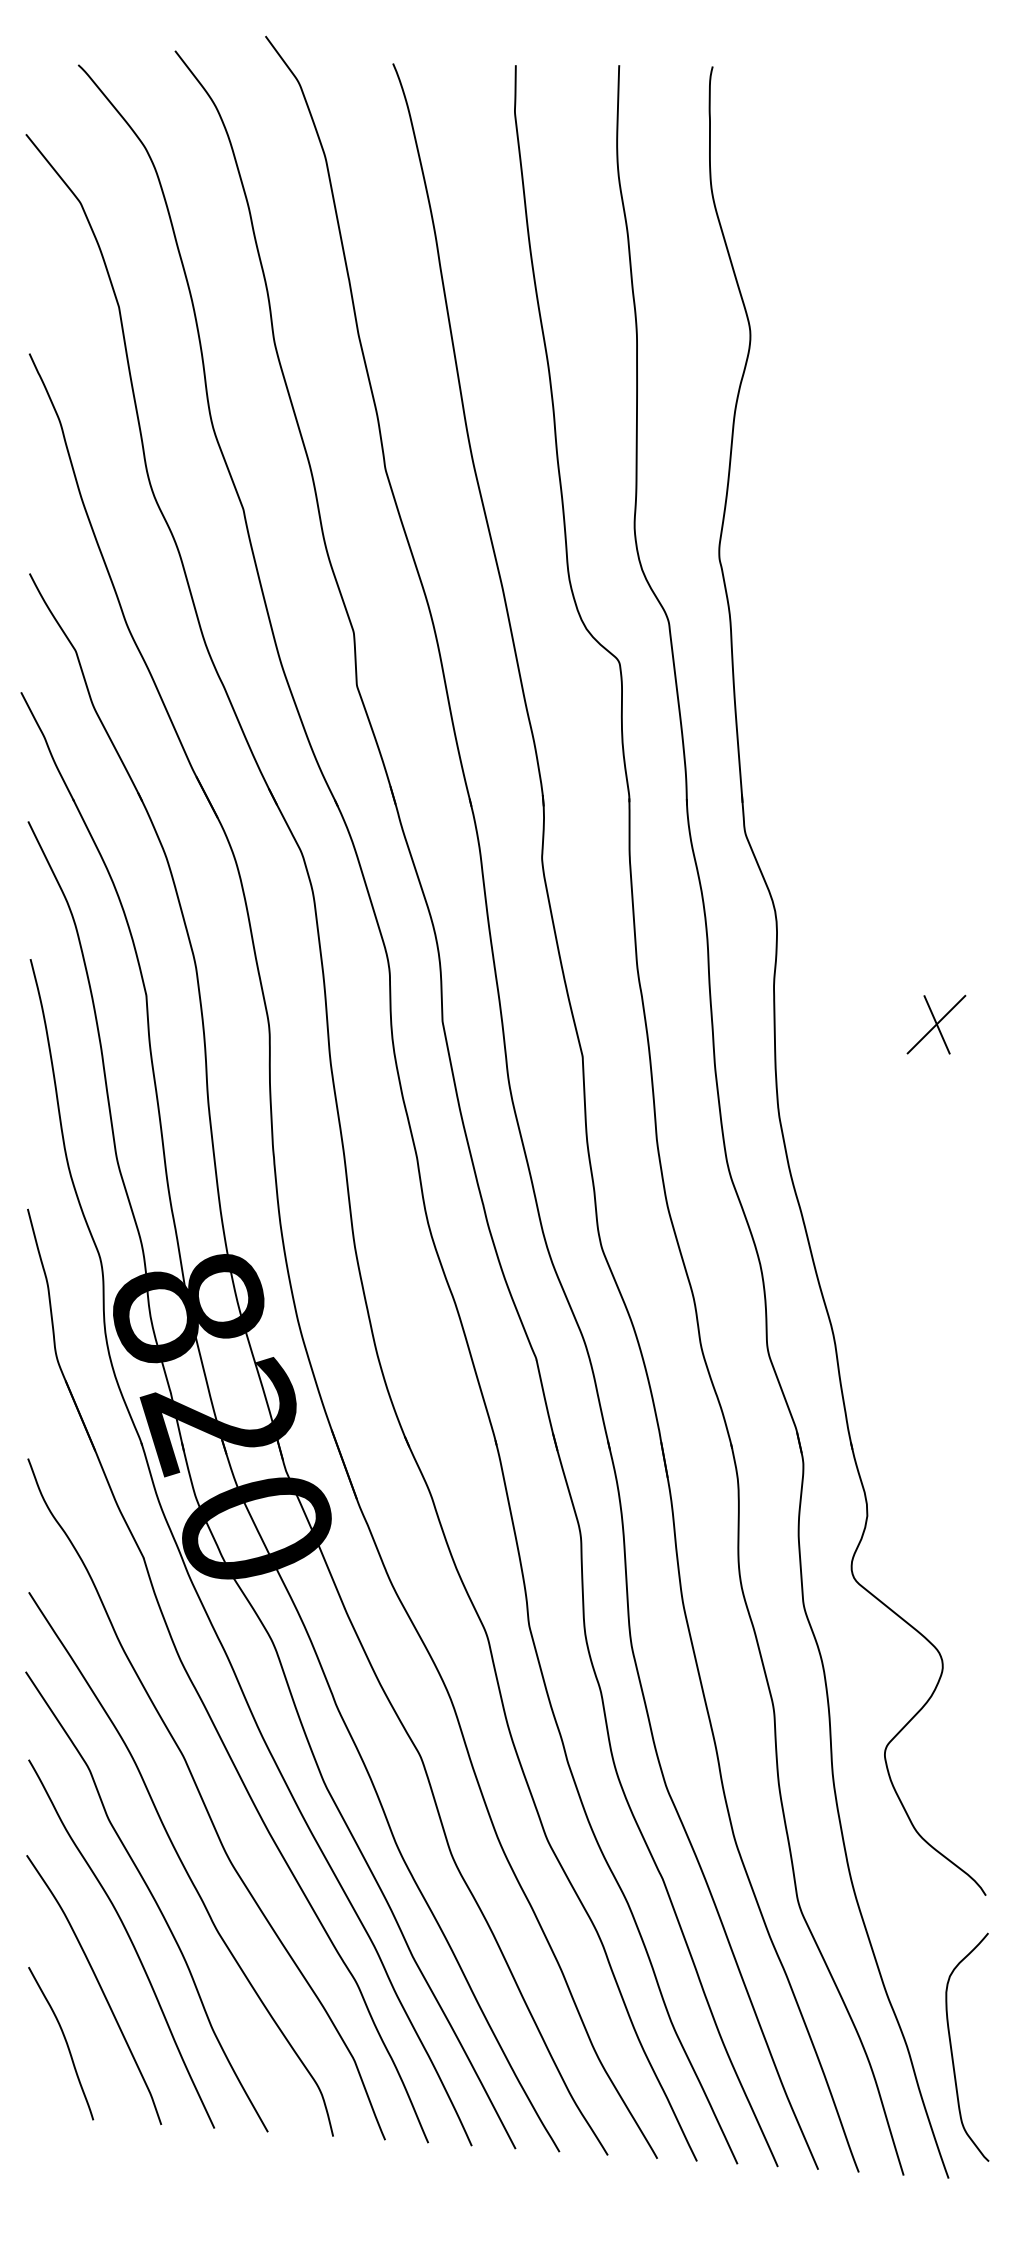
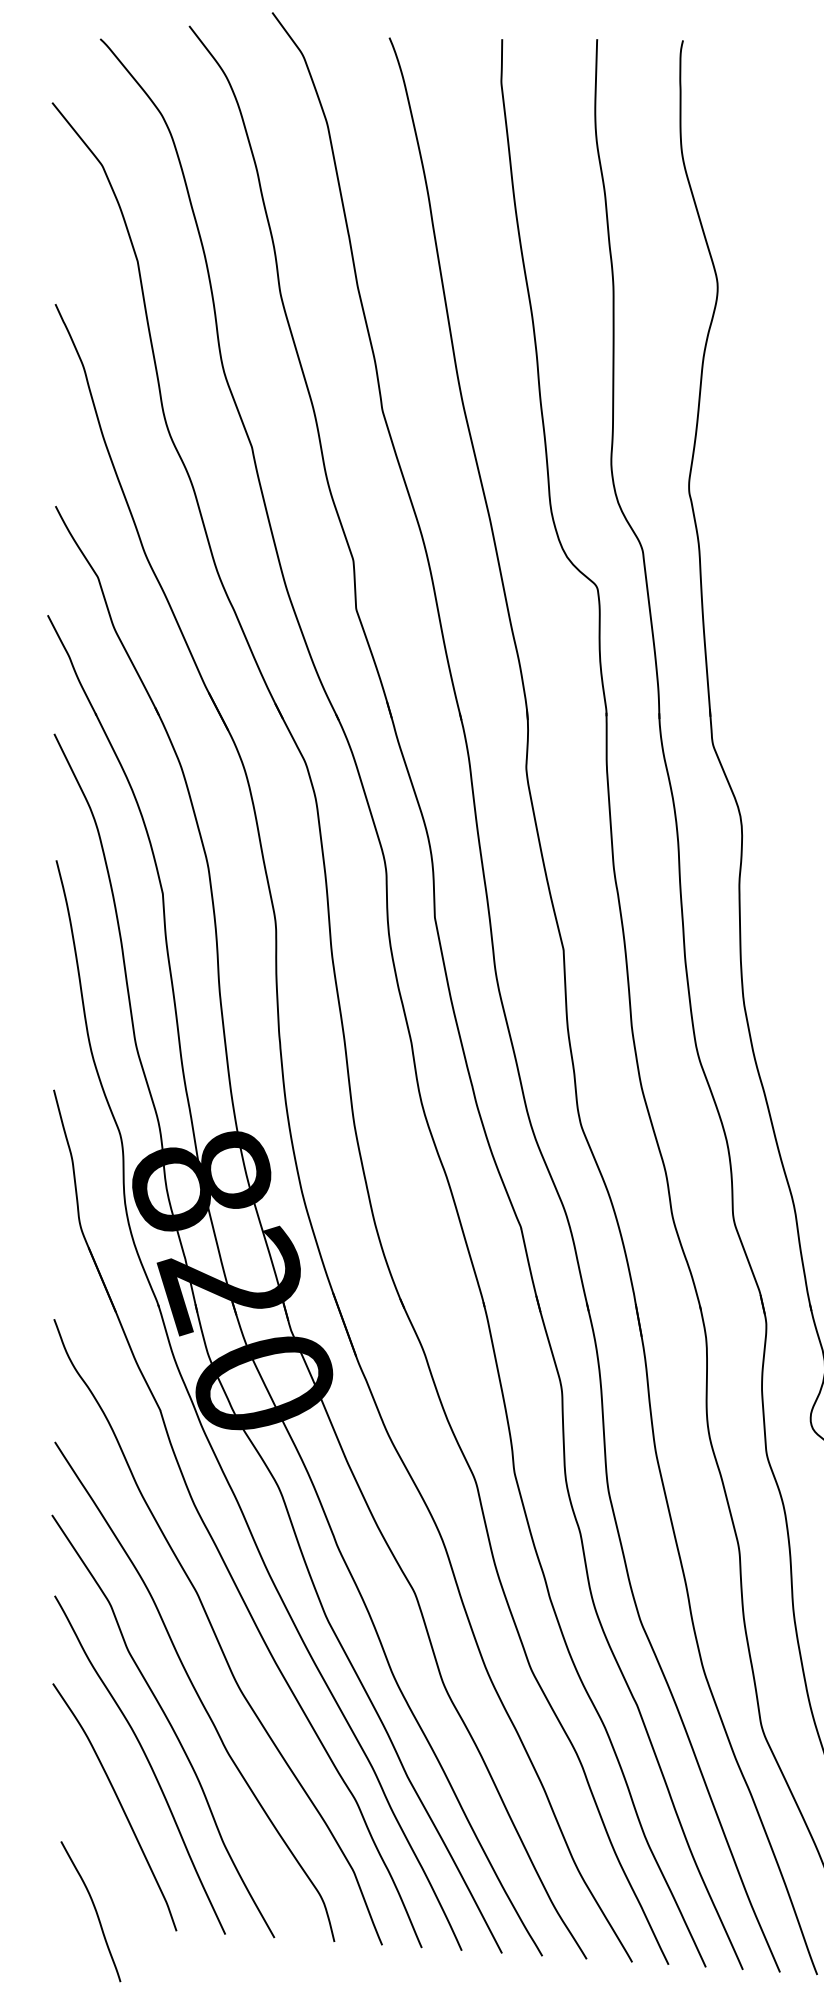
curve: (65, 2042) -> (94, 1910), moved

